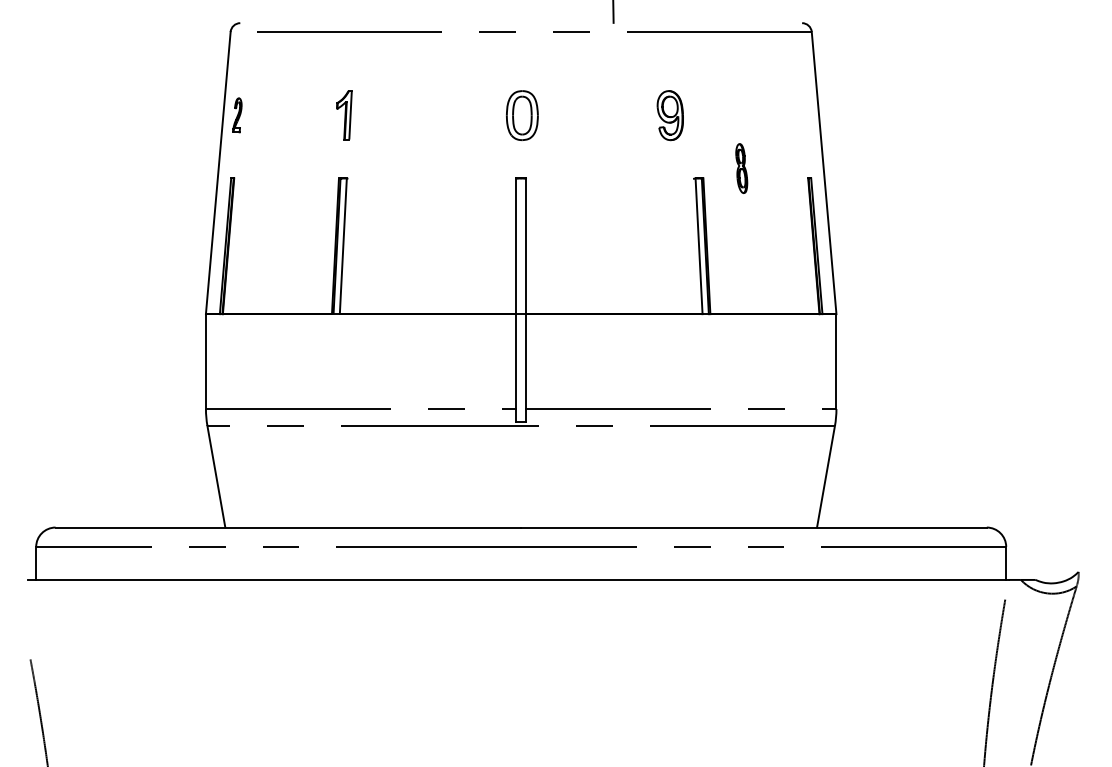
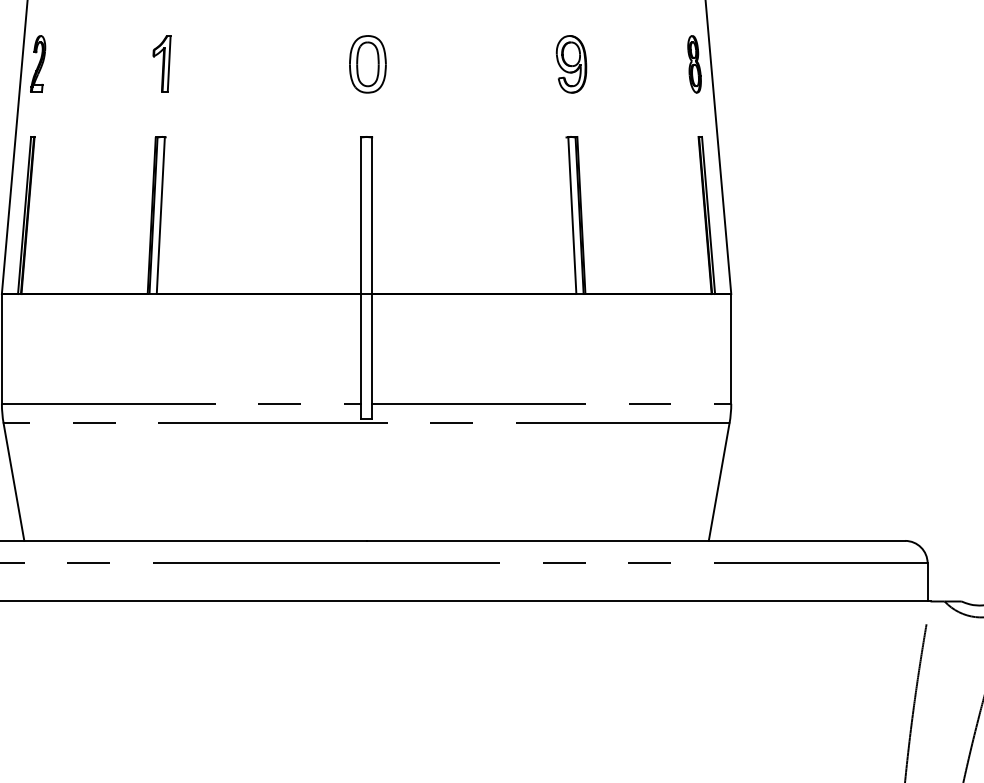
part: (237, 115) -> (38, 64), size x1.43
part: (669, 115) -> (570, 64), moved
part: (741, 168) -> (694, 64), moved

